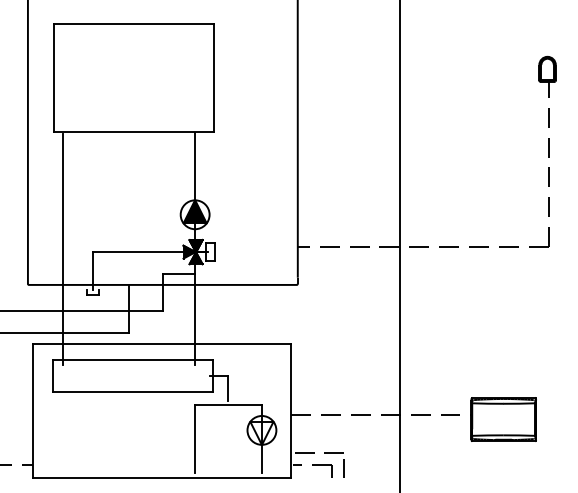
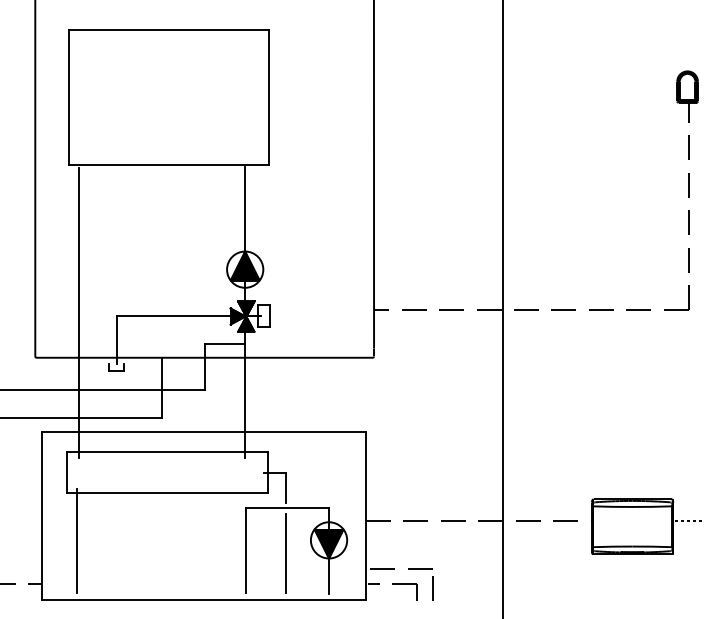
line: (548, 414) -> (688, 520), added
line: (61, 430) -> (77, 540), added
fill: (261, 432) -> (328, 542), added
line: (227, 440) -> (285, 553), added

